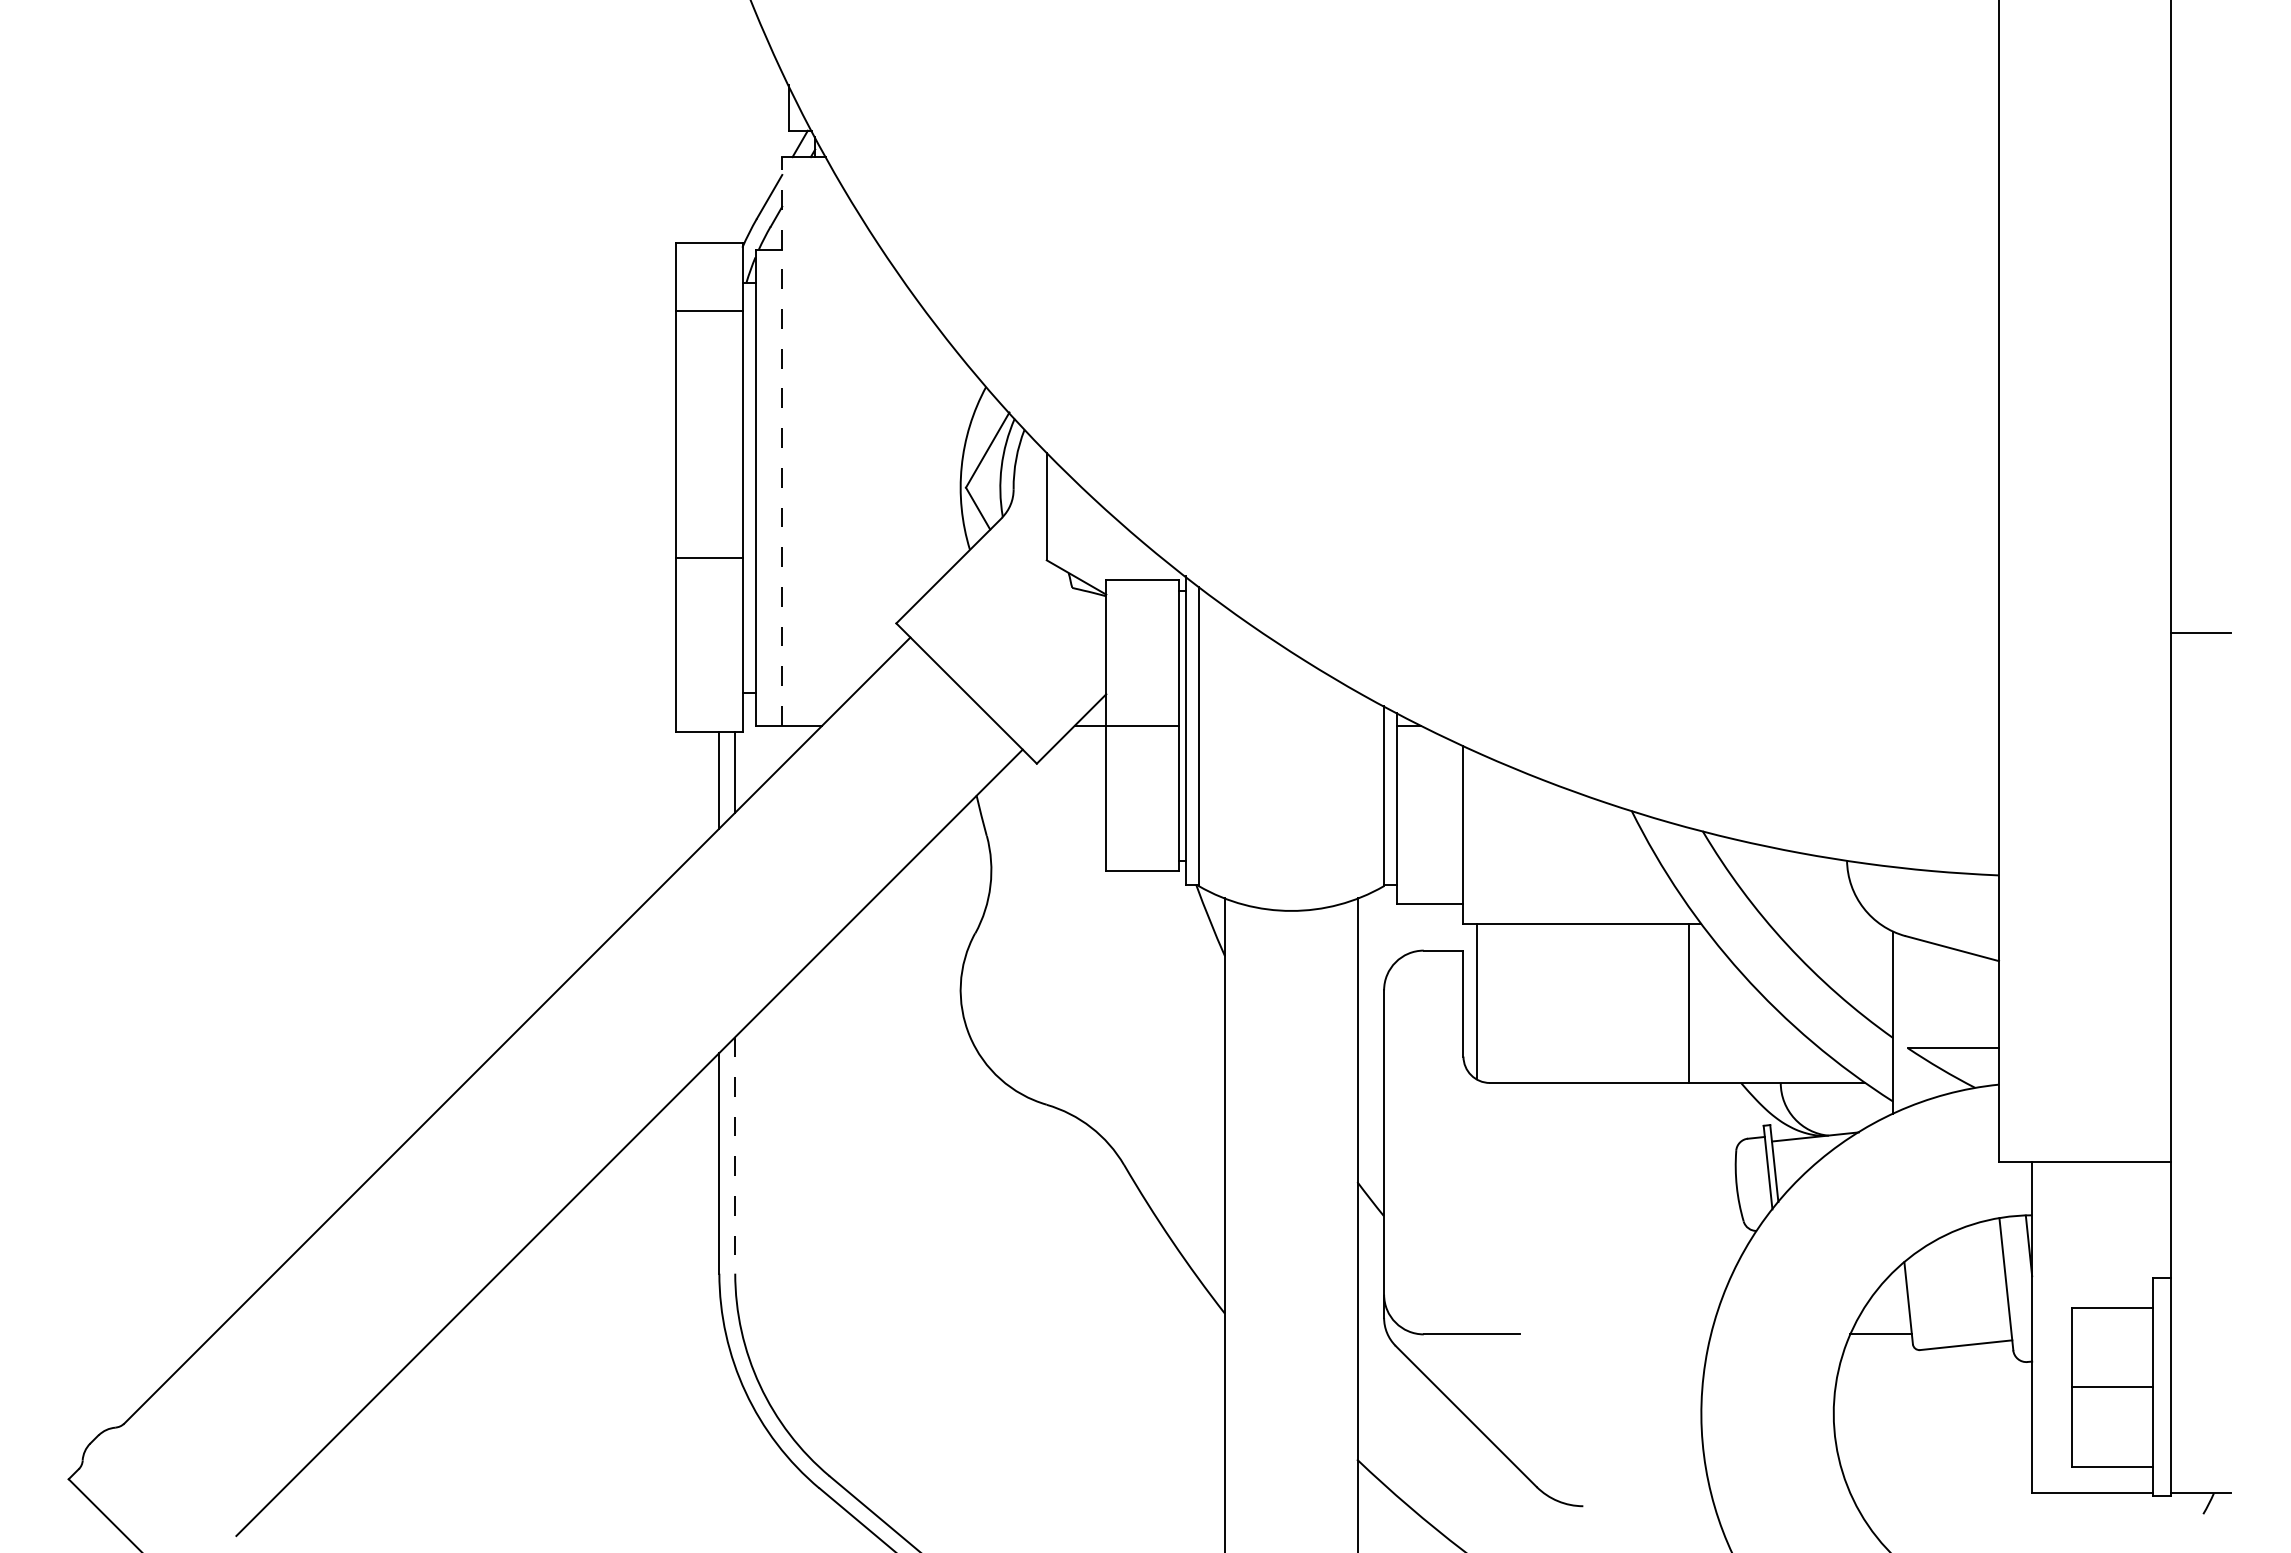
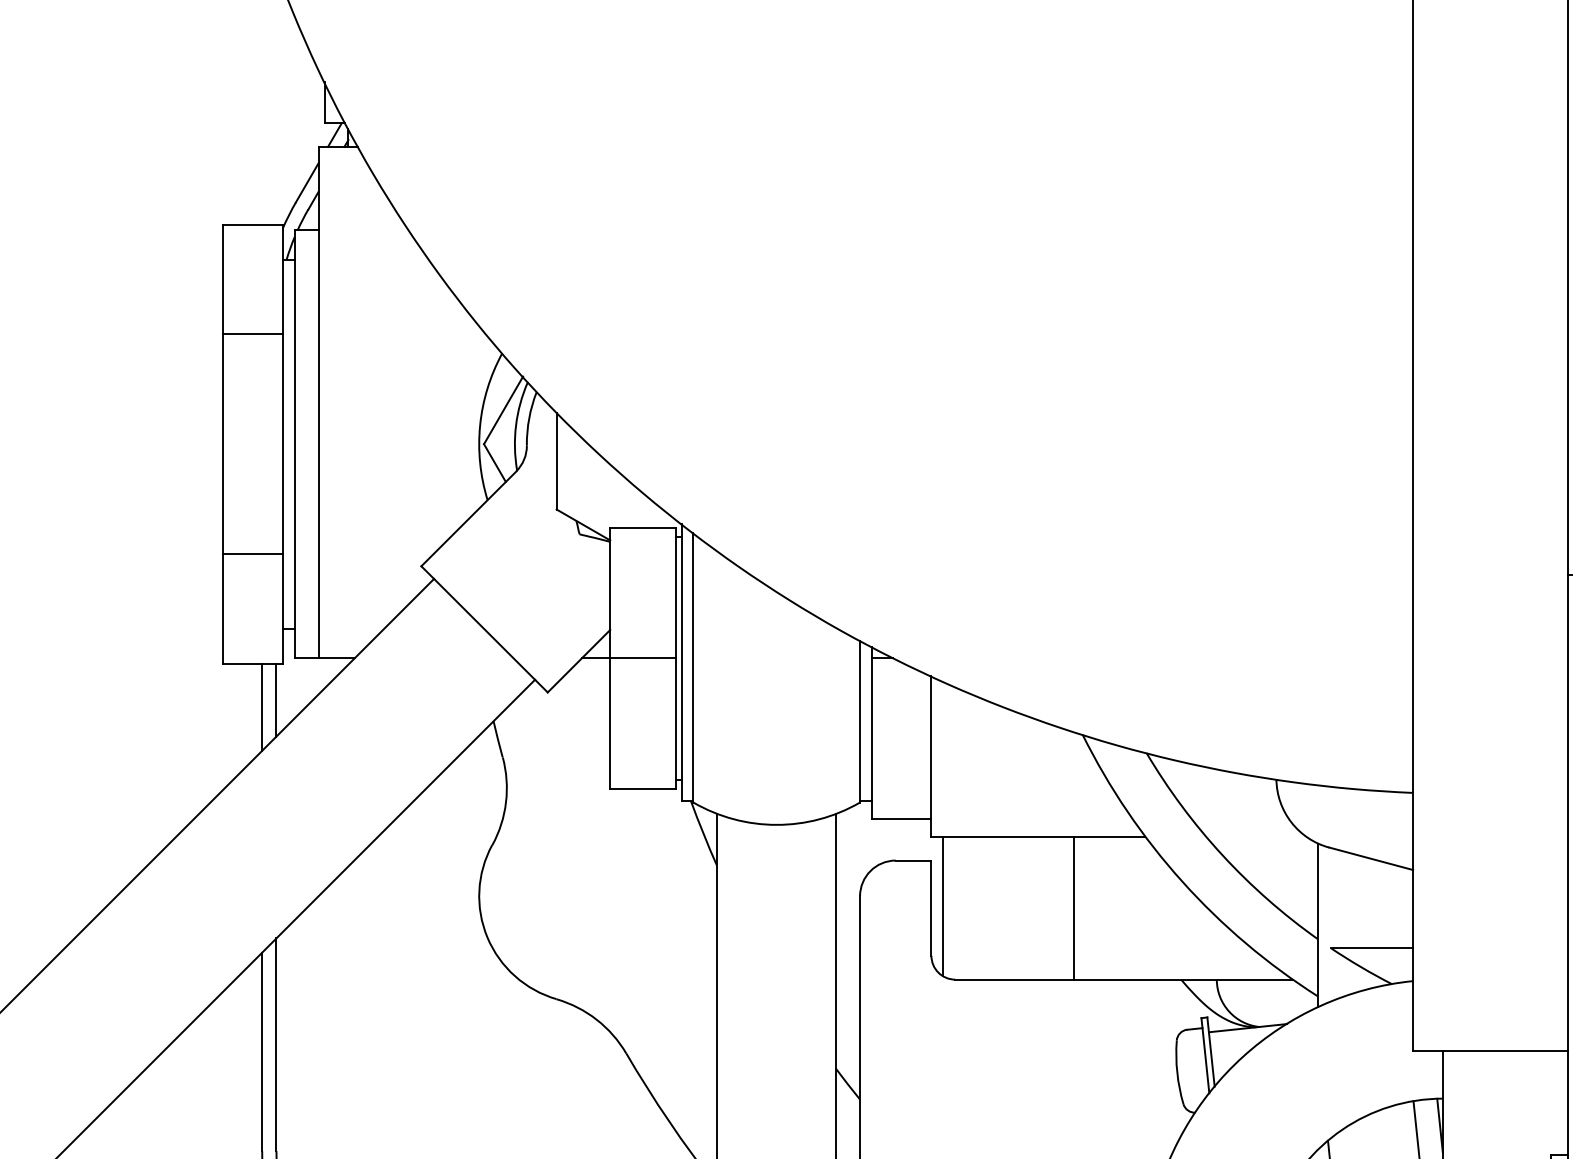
line: (709, 310) -> (253, 334), moved
line: (782, 440) -> (318, 401), dashed -> solid
line: (709, 557) -> (253, 553), moved
line: (1689, 1003) -> (1074, 908), moved
line: (735, 1155) -> (276, 1044), dashed -> solid

